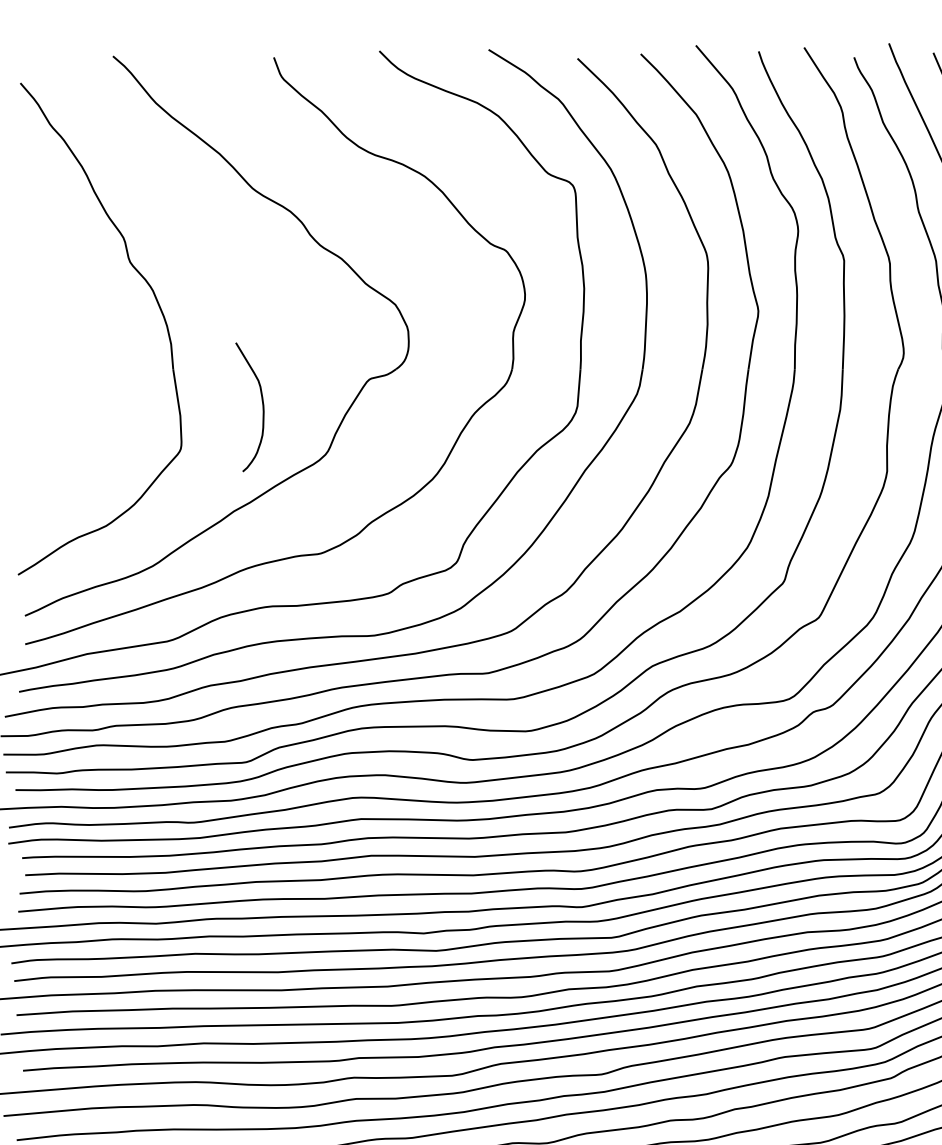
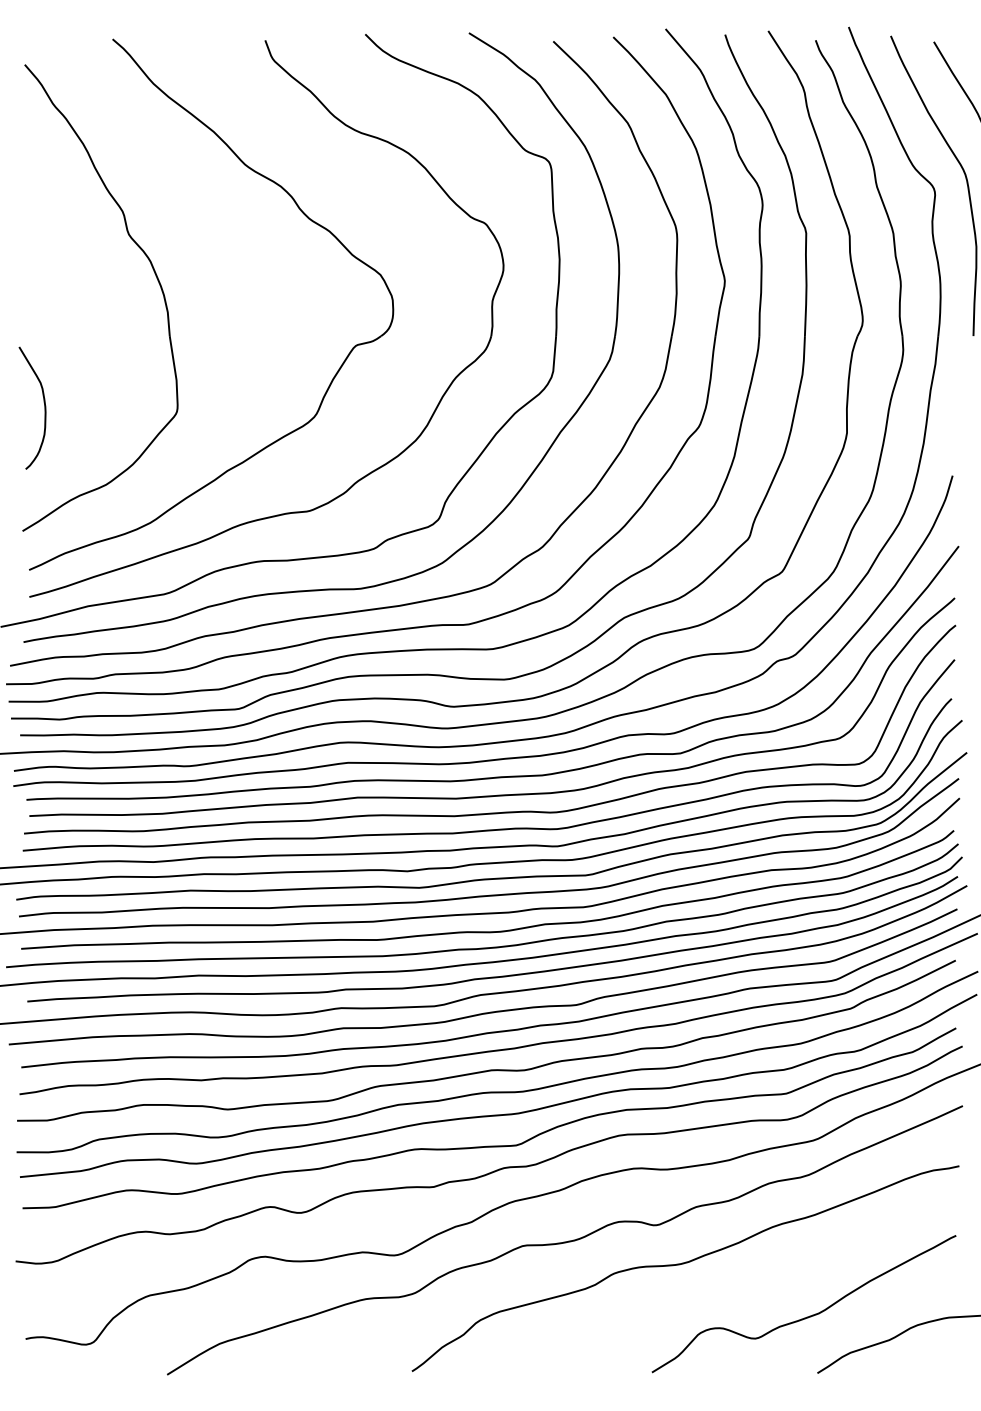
curve: (262, 406) -> (44, 407), moved

